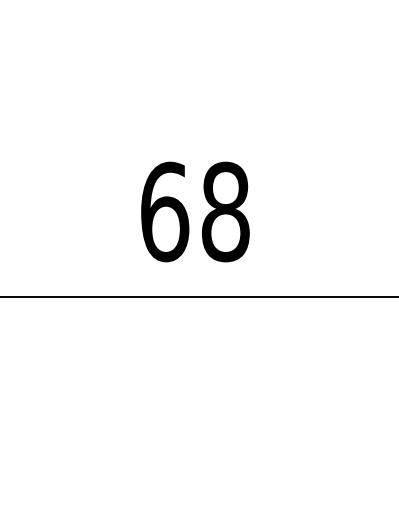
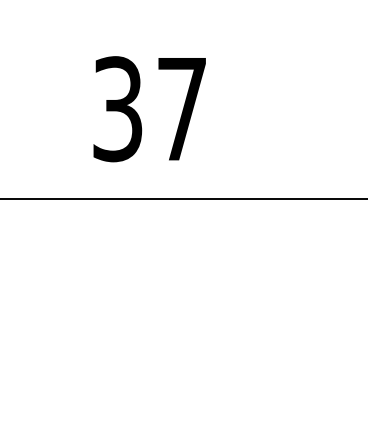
text: (195, 211) -> (150, 108), 68 -> 37

